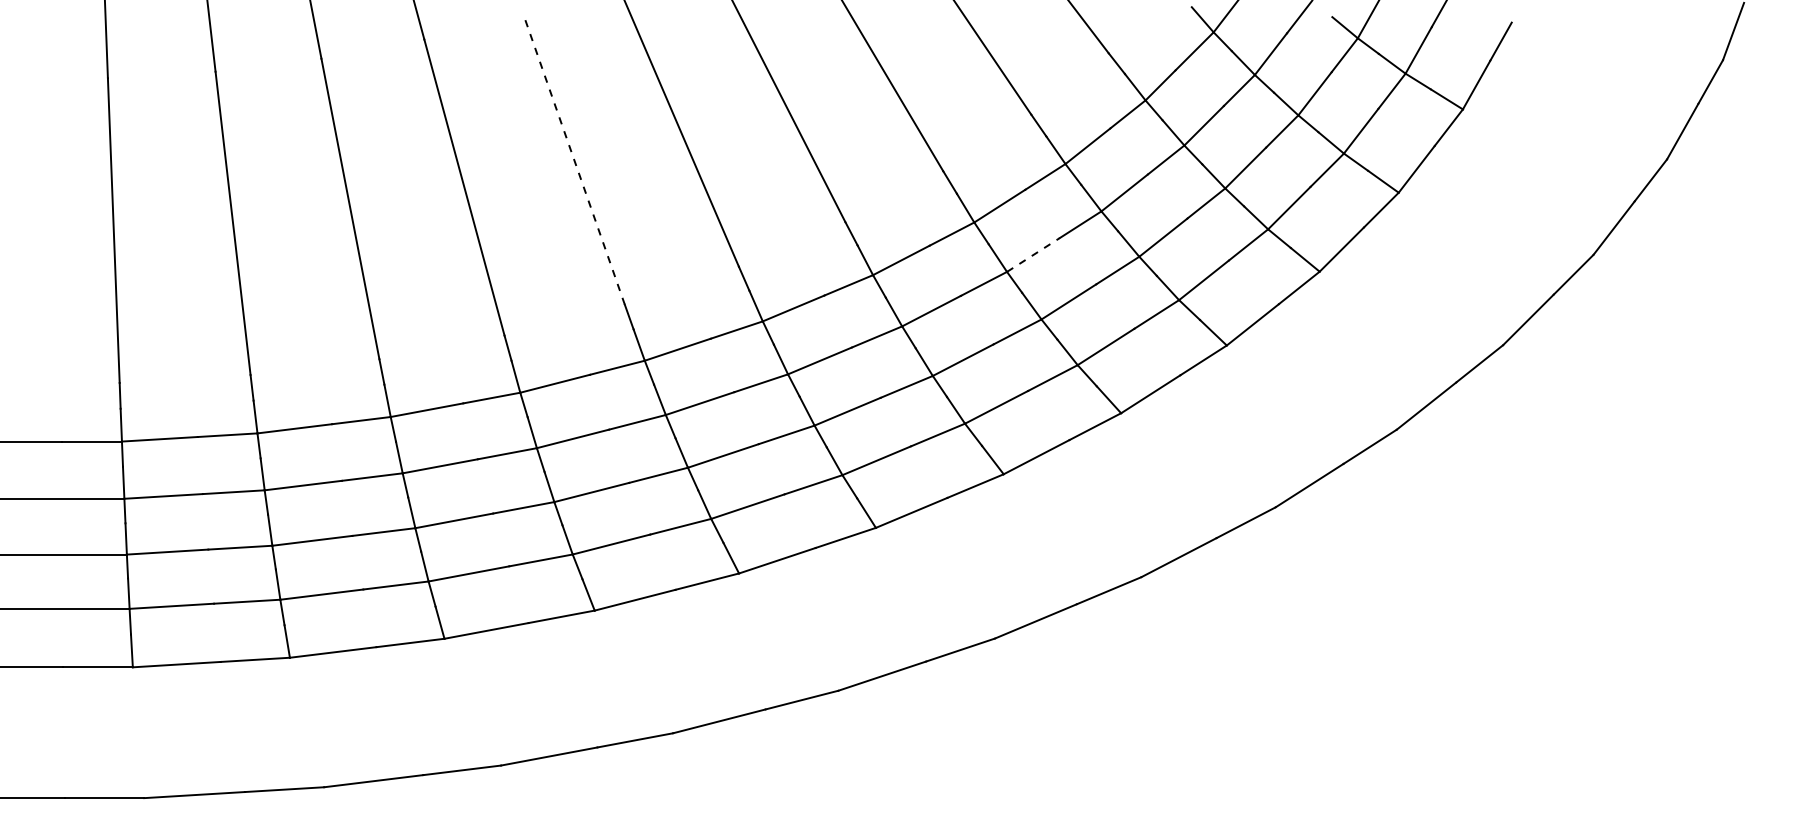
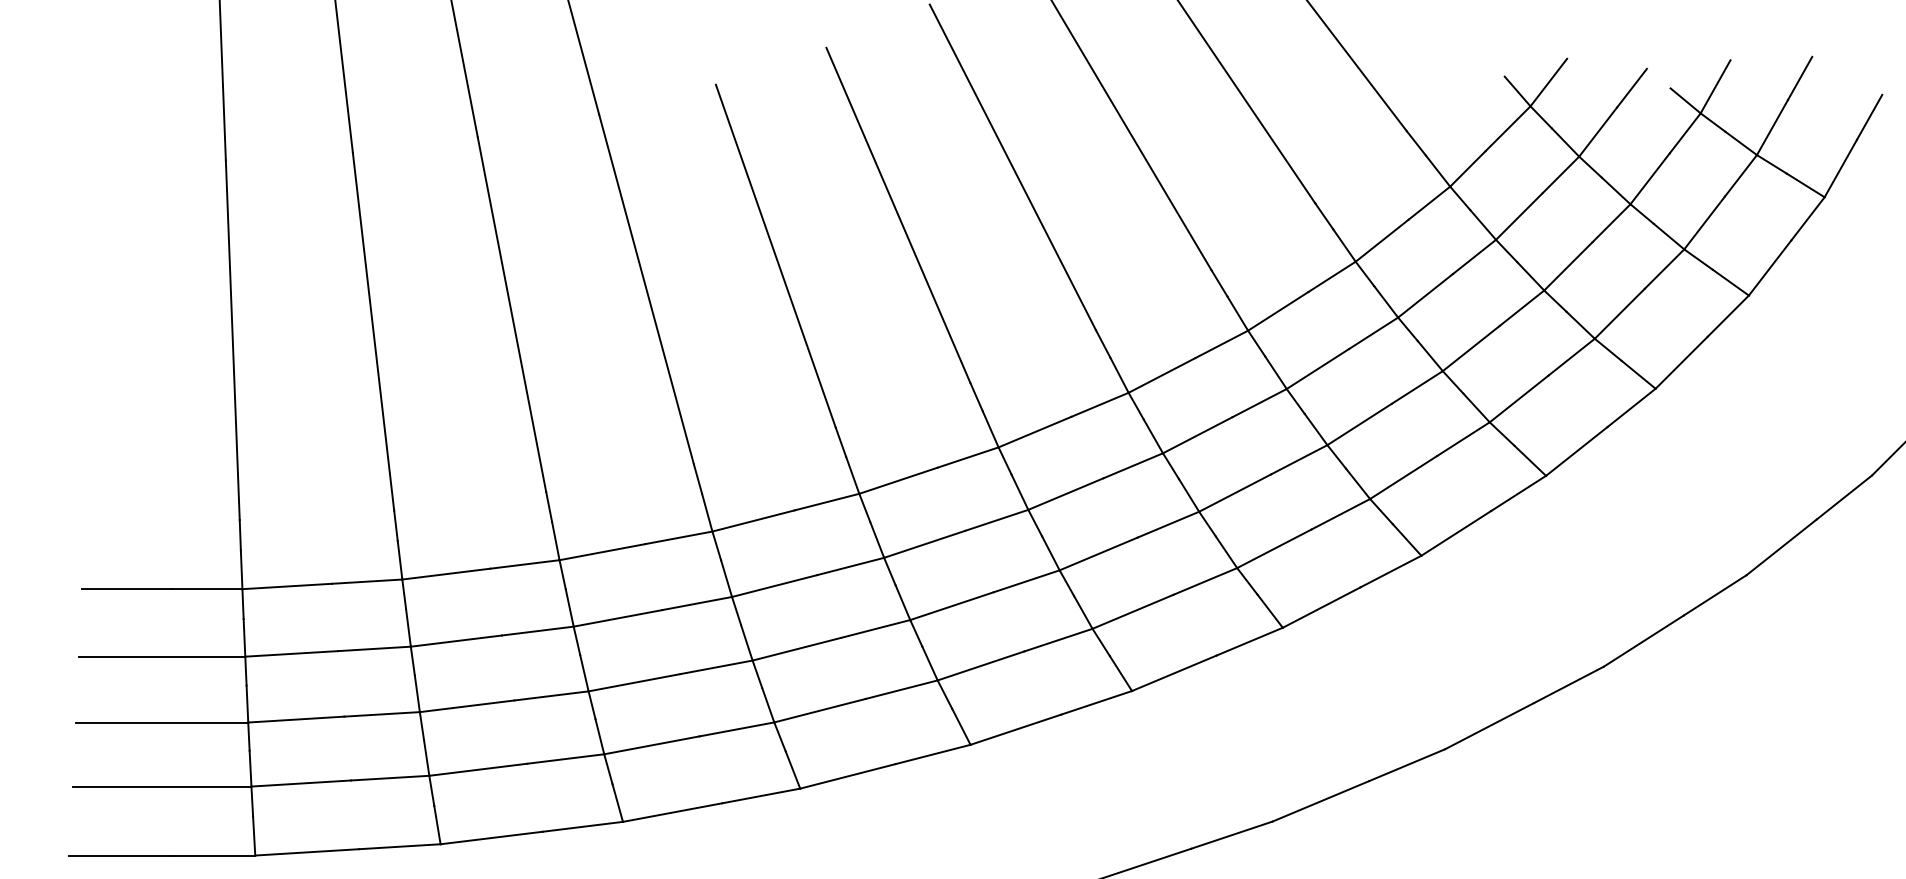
line: (573, 158) -> (775, 255), dashed -> solid
line: (1033, 254) -> (1317, 368), dashed -> solid

